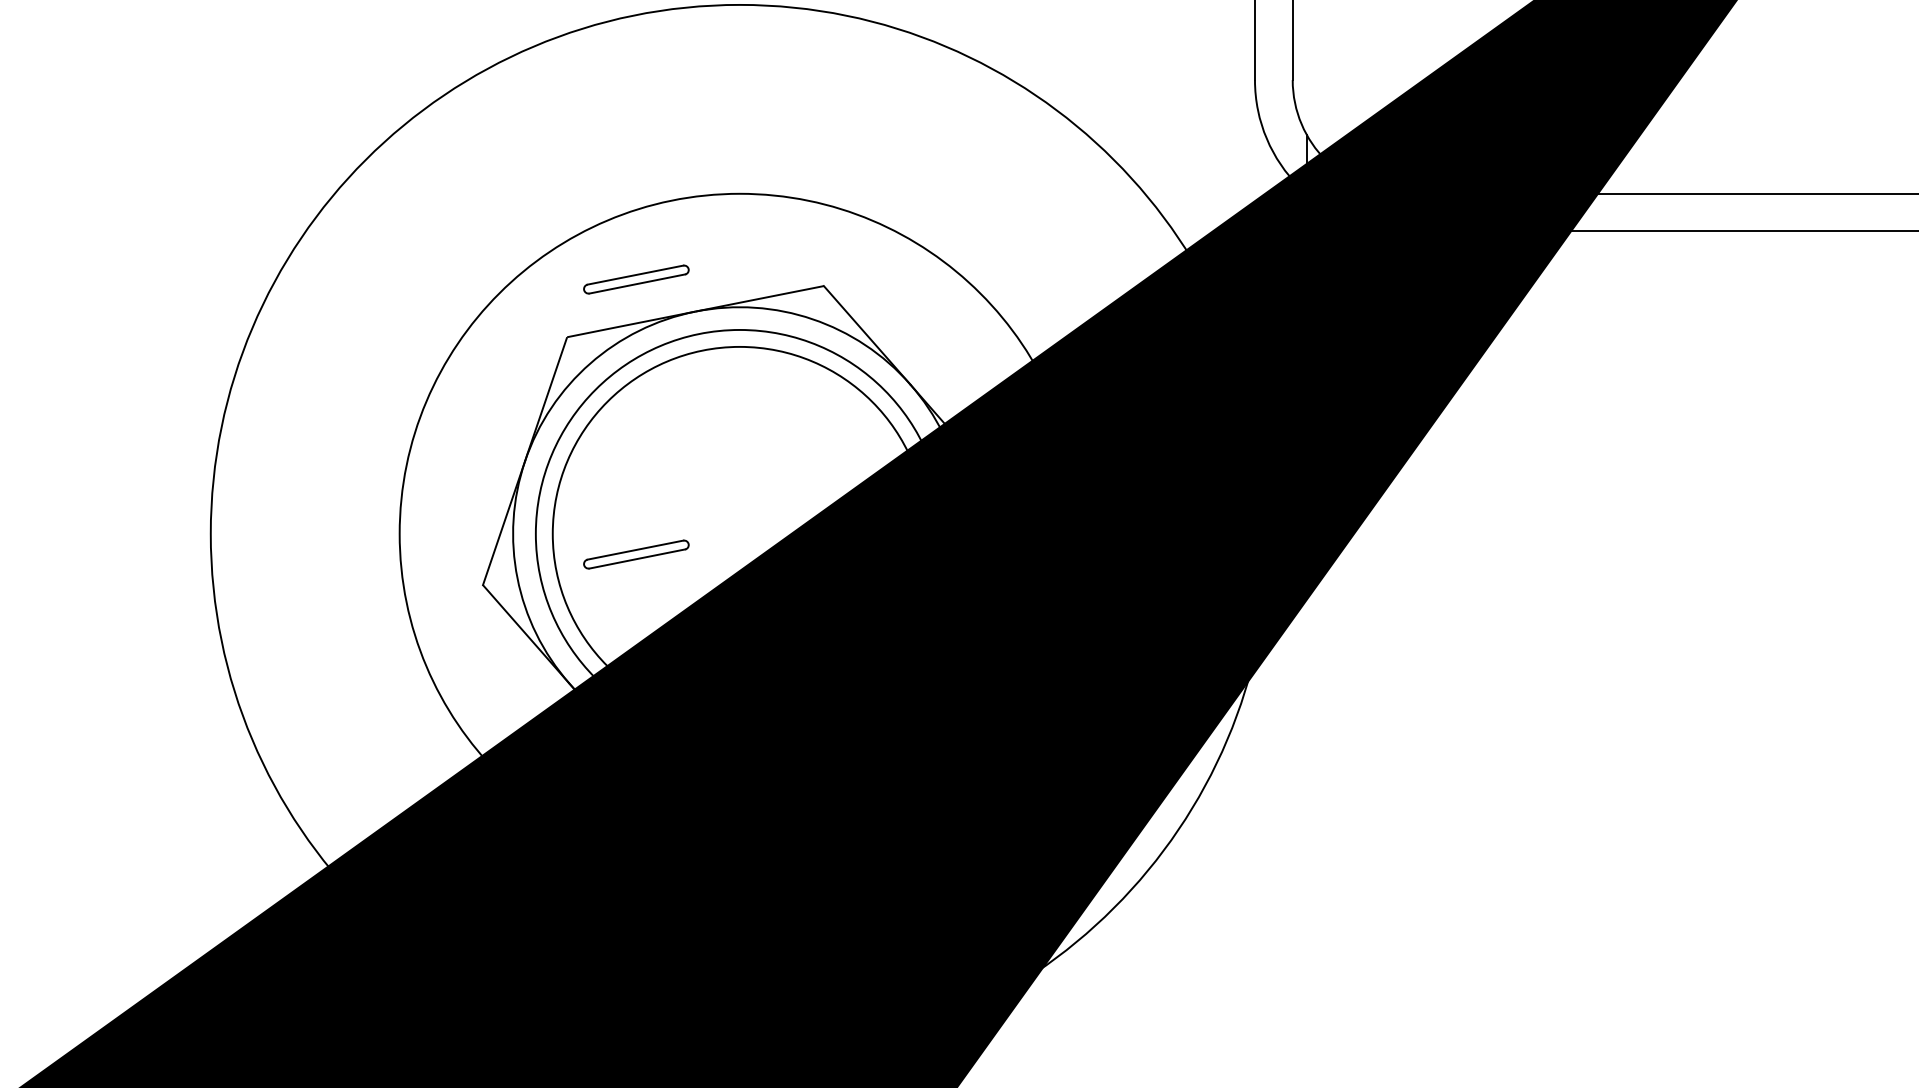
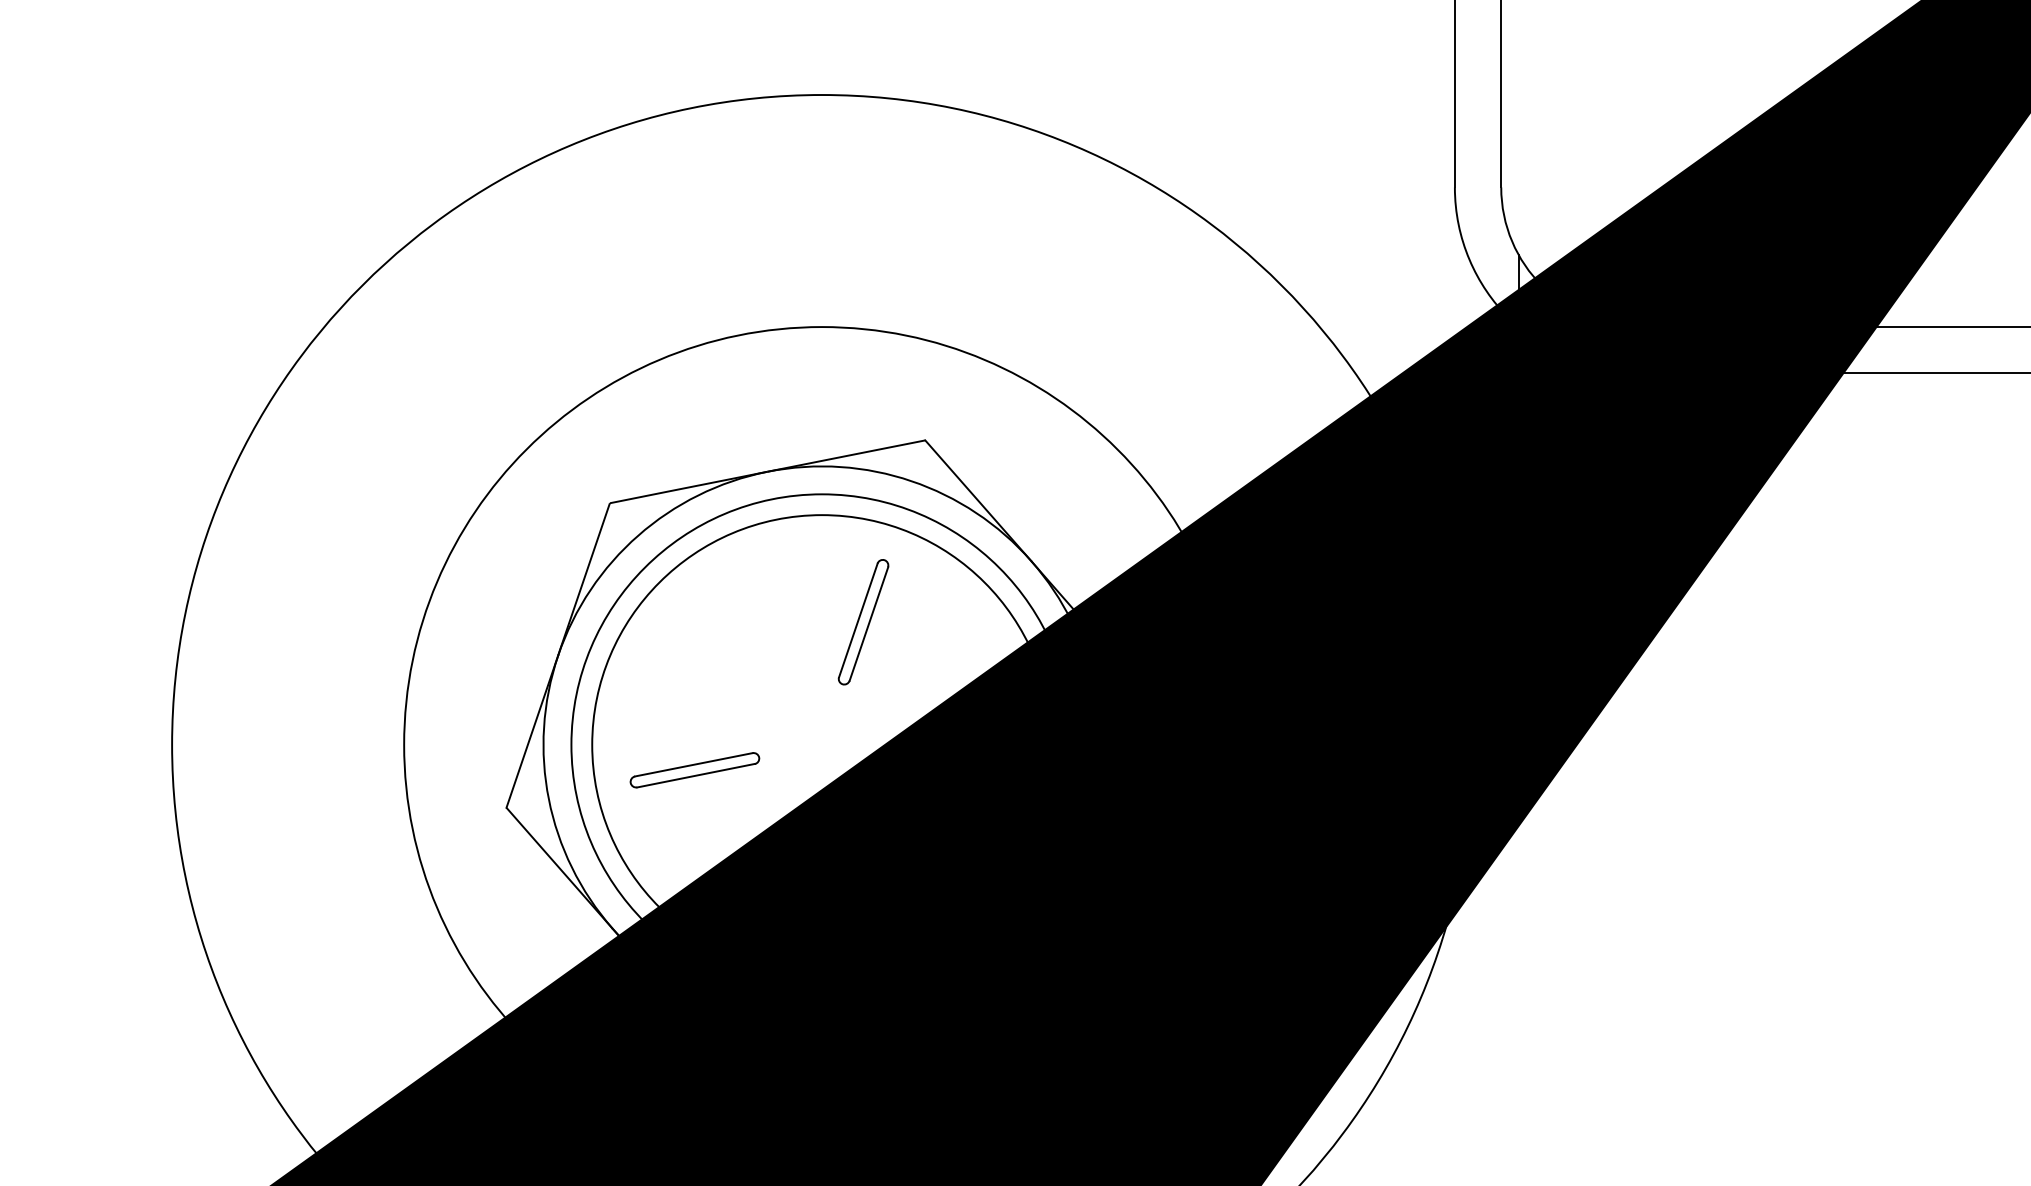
part: (636, 279) -> (695, 432), removed
part: (773, 433) -> (863, 621), added

